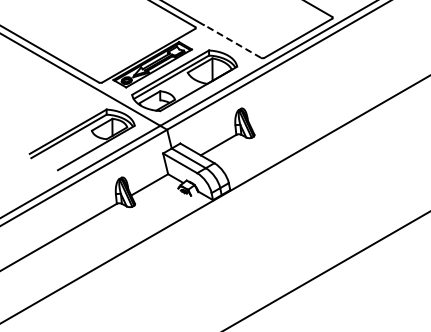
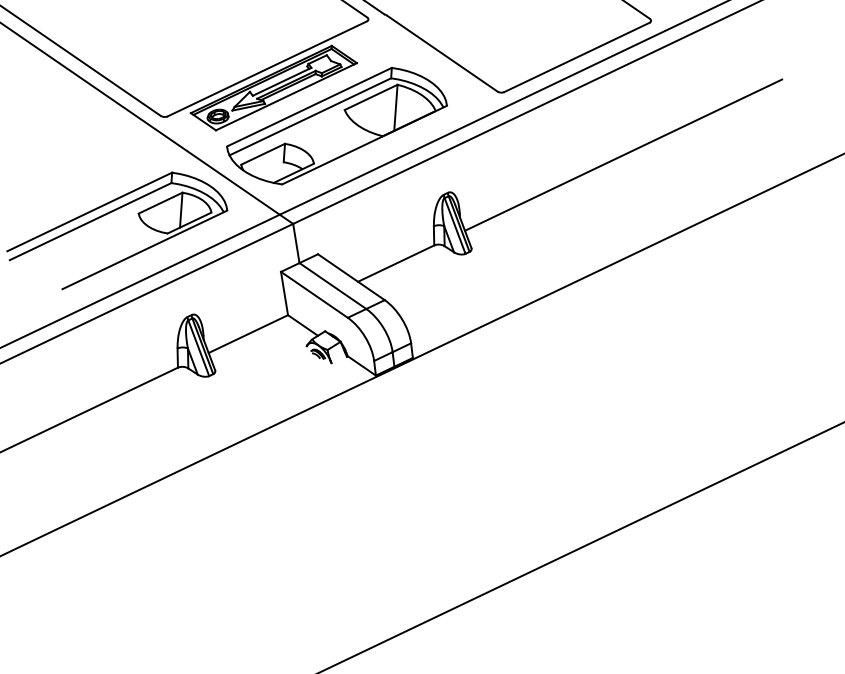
line: (232, 41) -> (441, 53), dashed -> solid
line: (324, 83) -> (623, 154), added

